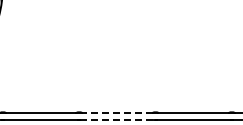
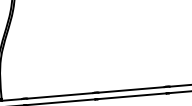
line: (116, 112) -> (130, 89), dashed -> solid
line: (117, 119) -> (132, 96), dashed -> solid

